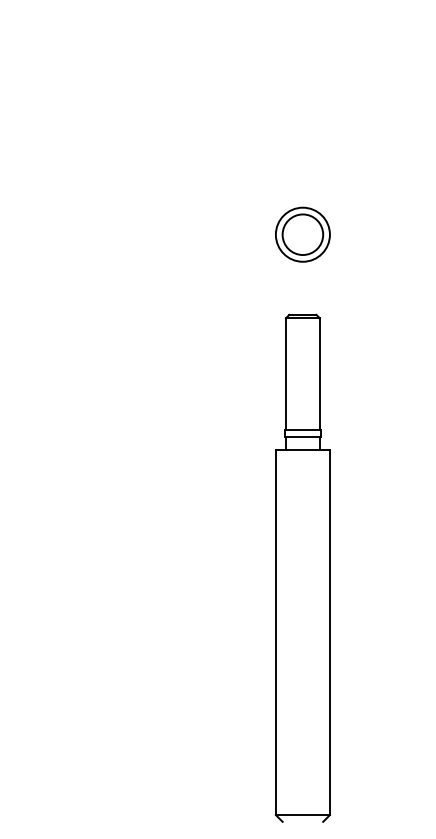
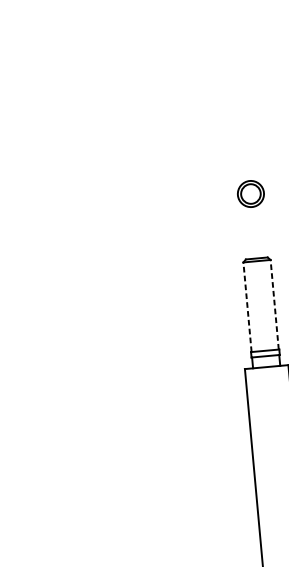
part: (302, 234) -> (250, 193), size x0.6
line: (286, 374) -> (247, 307), solid -> dashed
line: (319, 374) -> (274, 305), solid -> dashed

